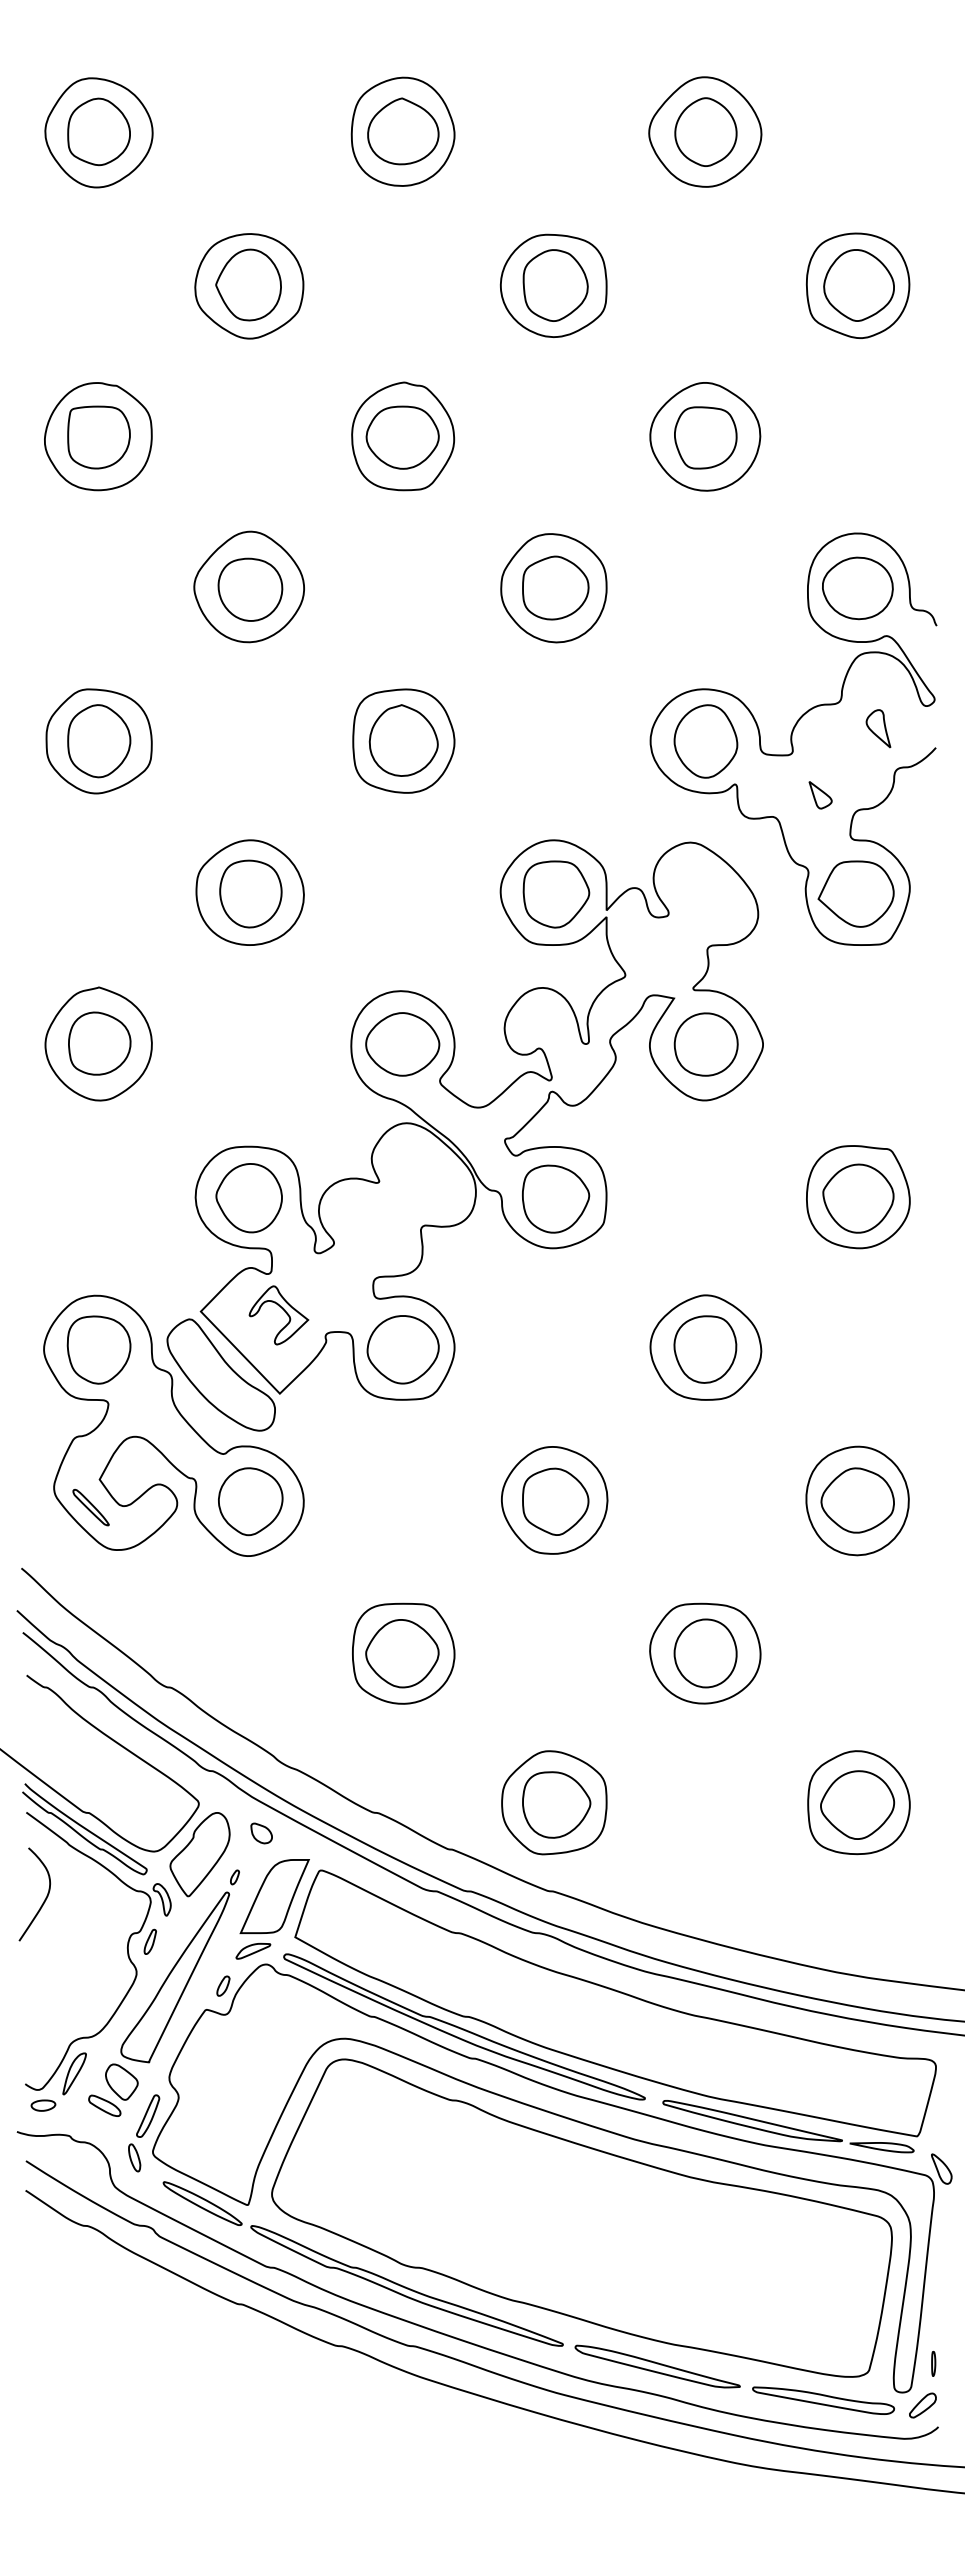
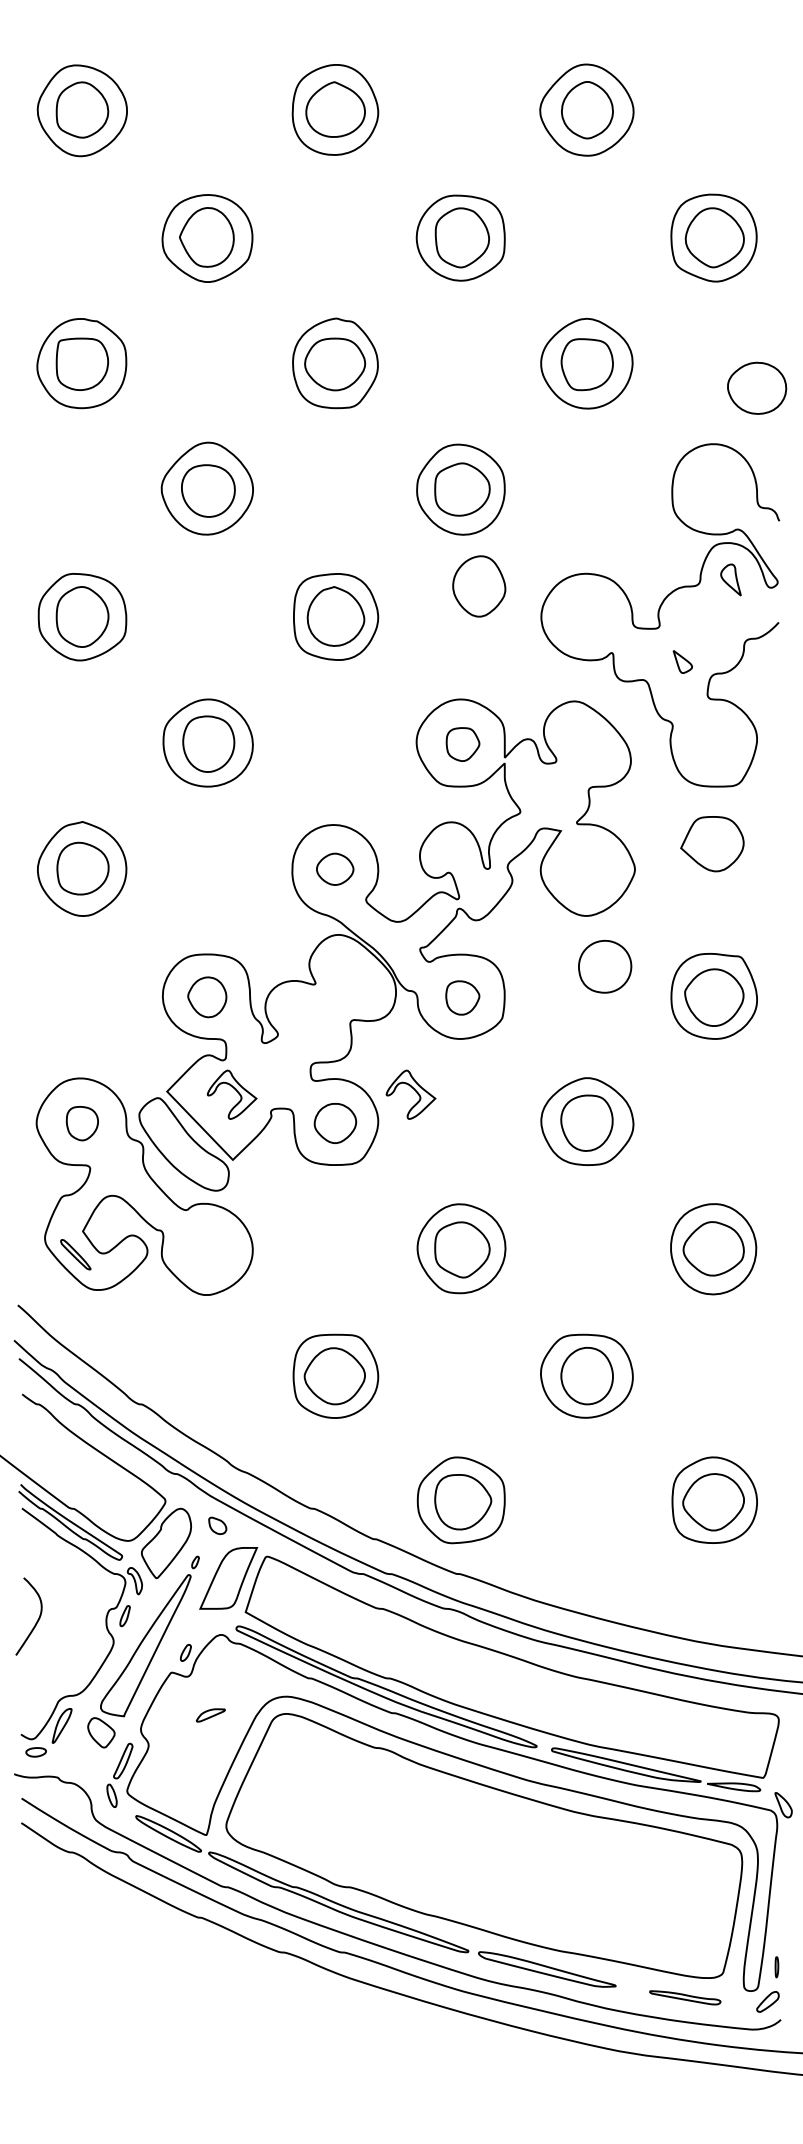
part: (857, 588) -> (756, 388), moved
part: (878, 728) -> (731, 579), moved
part: (705, 741) -> (478, 586), moved
part: (855, 893) -> (711, 843), moved
part: (556, 894) -> (463, 744), size x0.6
part: (402, 1044) -> (334, 869), size x0.6
part: (705, 1044) -> (604, 966), moved
part: (248, 1198) -> (206, 997), size x0.7
part: (556, 1198) -> (463, 997), size x0.6
part: (498, 1310) -> (414, 1090), added
part: (98, 1349) -> (81, 1123), size x0.6
part: (402, 1349) -> (334, 1123), size x0.7
part: (250, 1501) -> (208, 1249), removed
curve: (44, 1899) -> (37, 1620), moved
part: (253, 1950) -> (210, 1714), moved
part: (104, 2105) -> (86, 1752), removed
part: (823, 2400) -> (685, 1997), size x0.6

